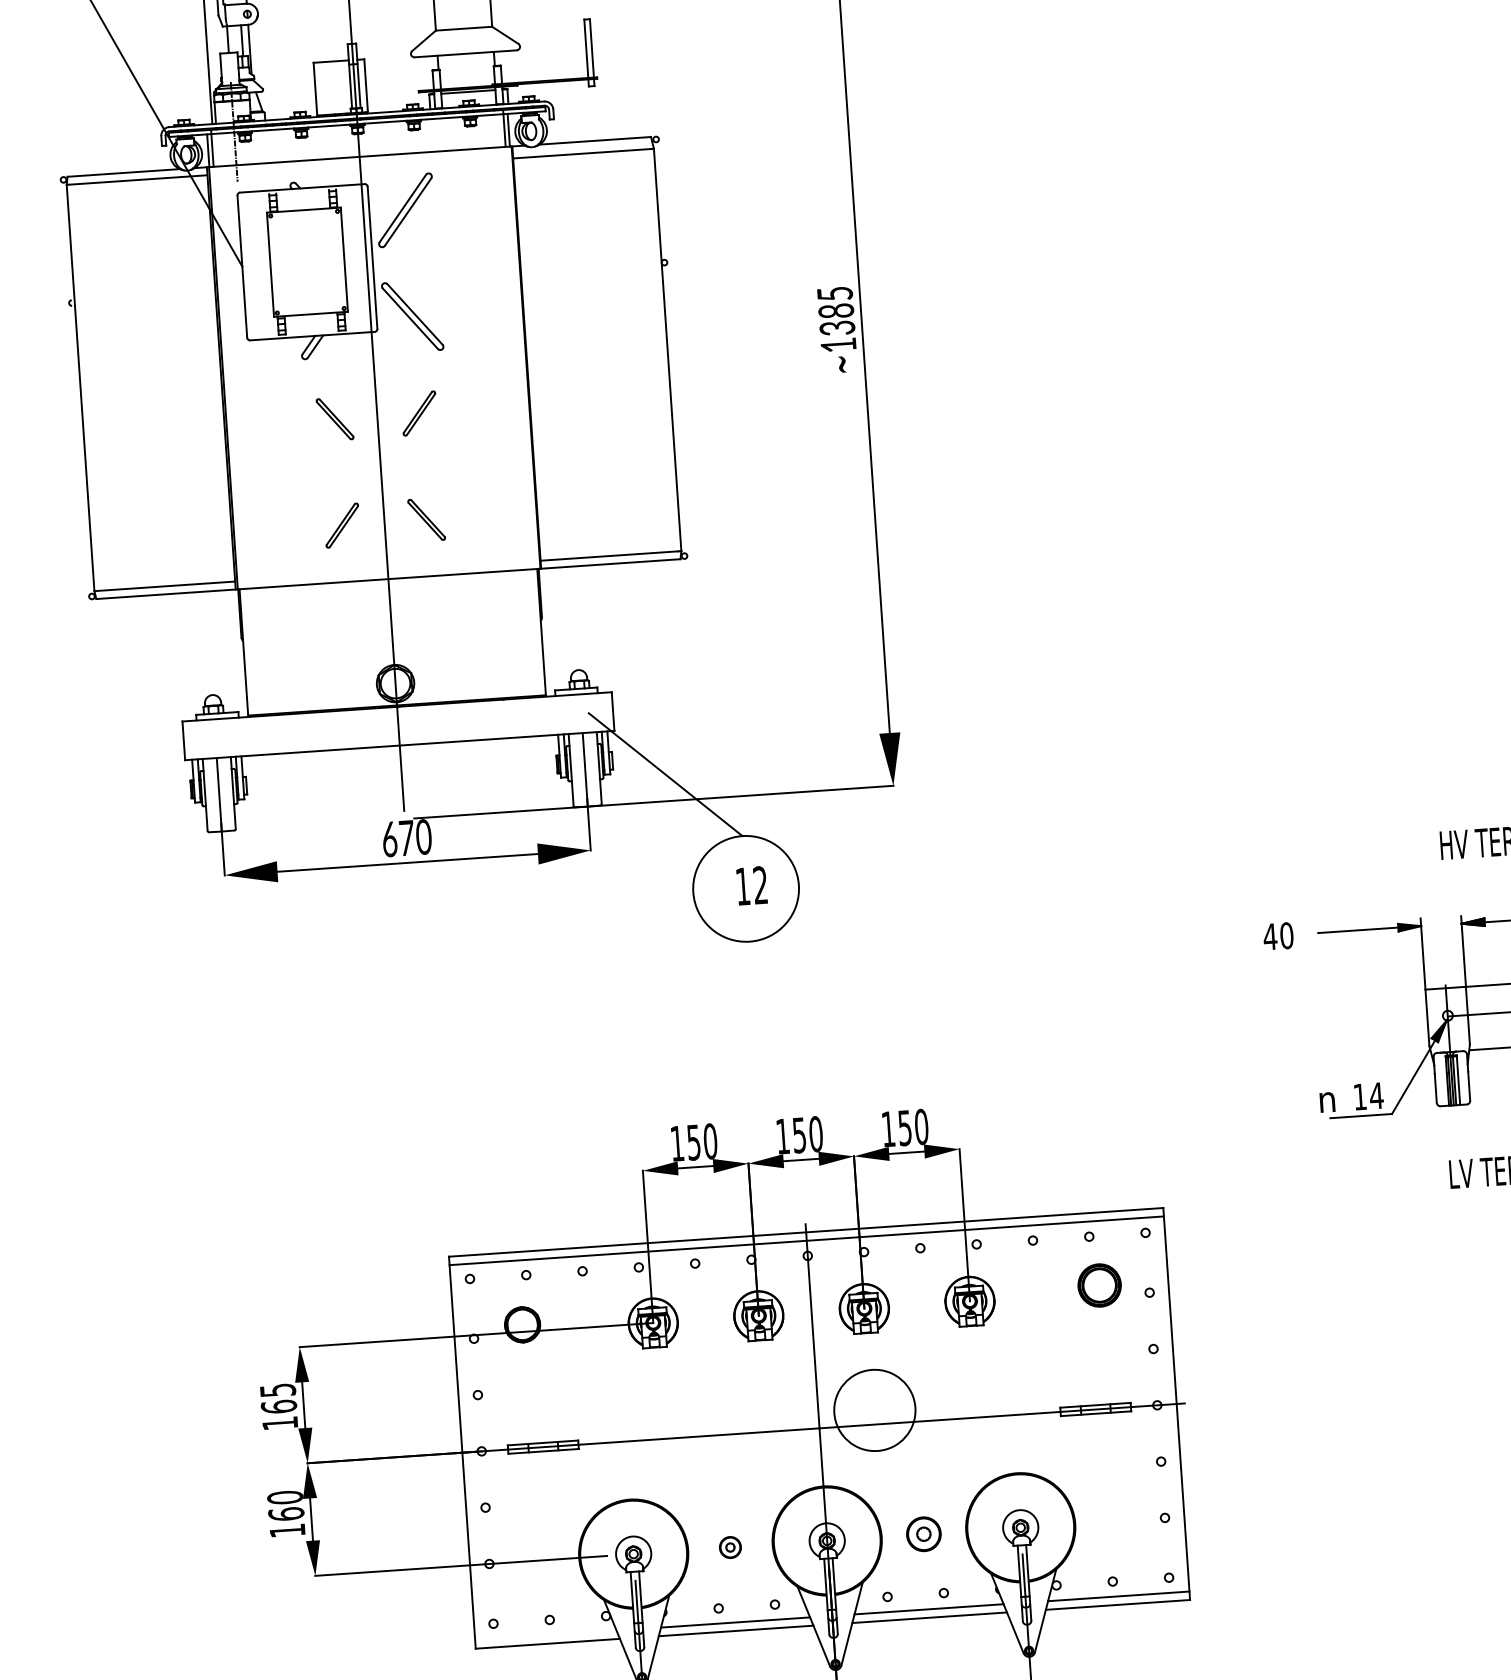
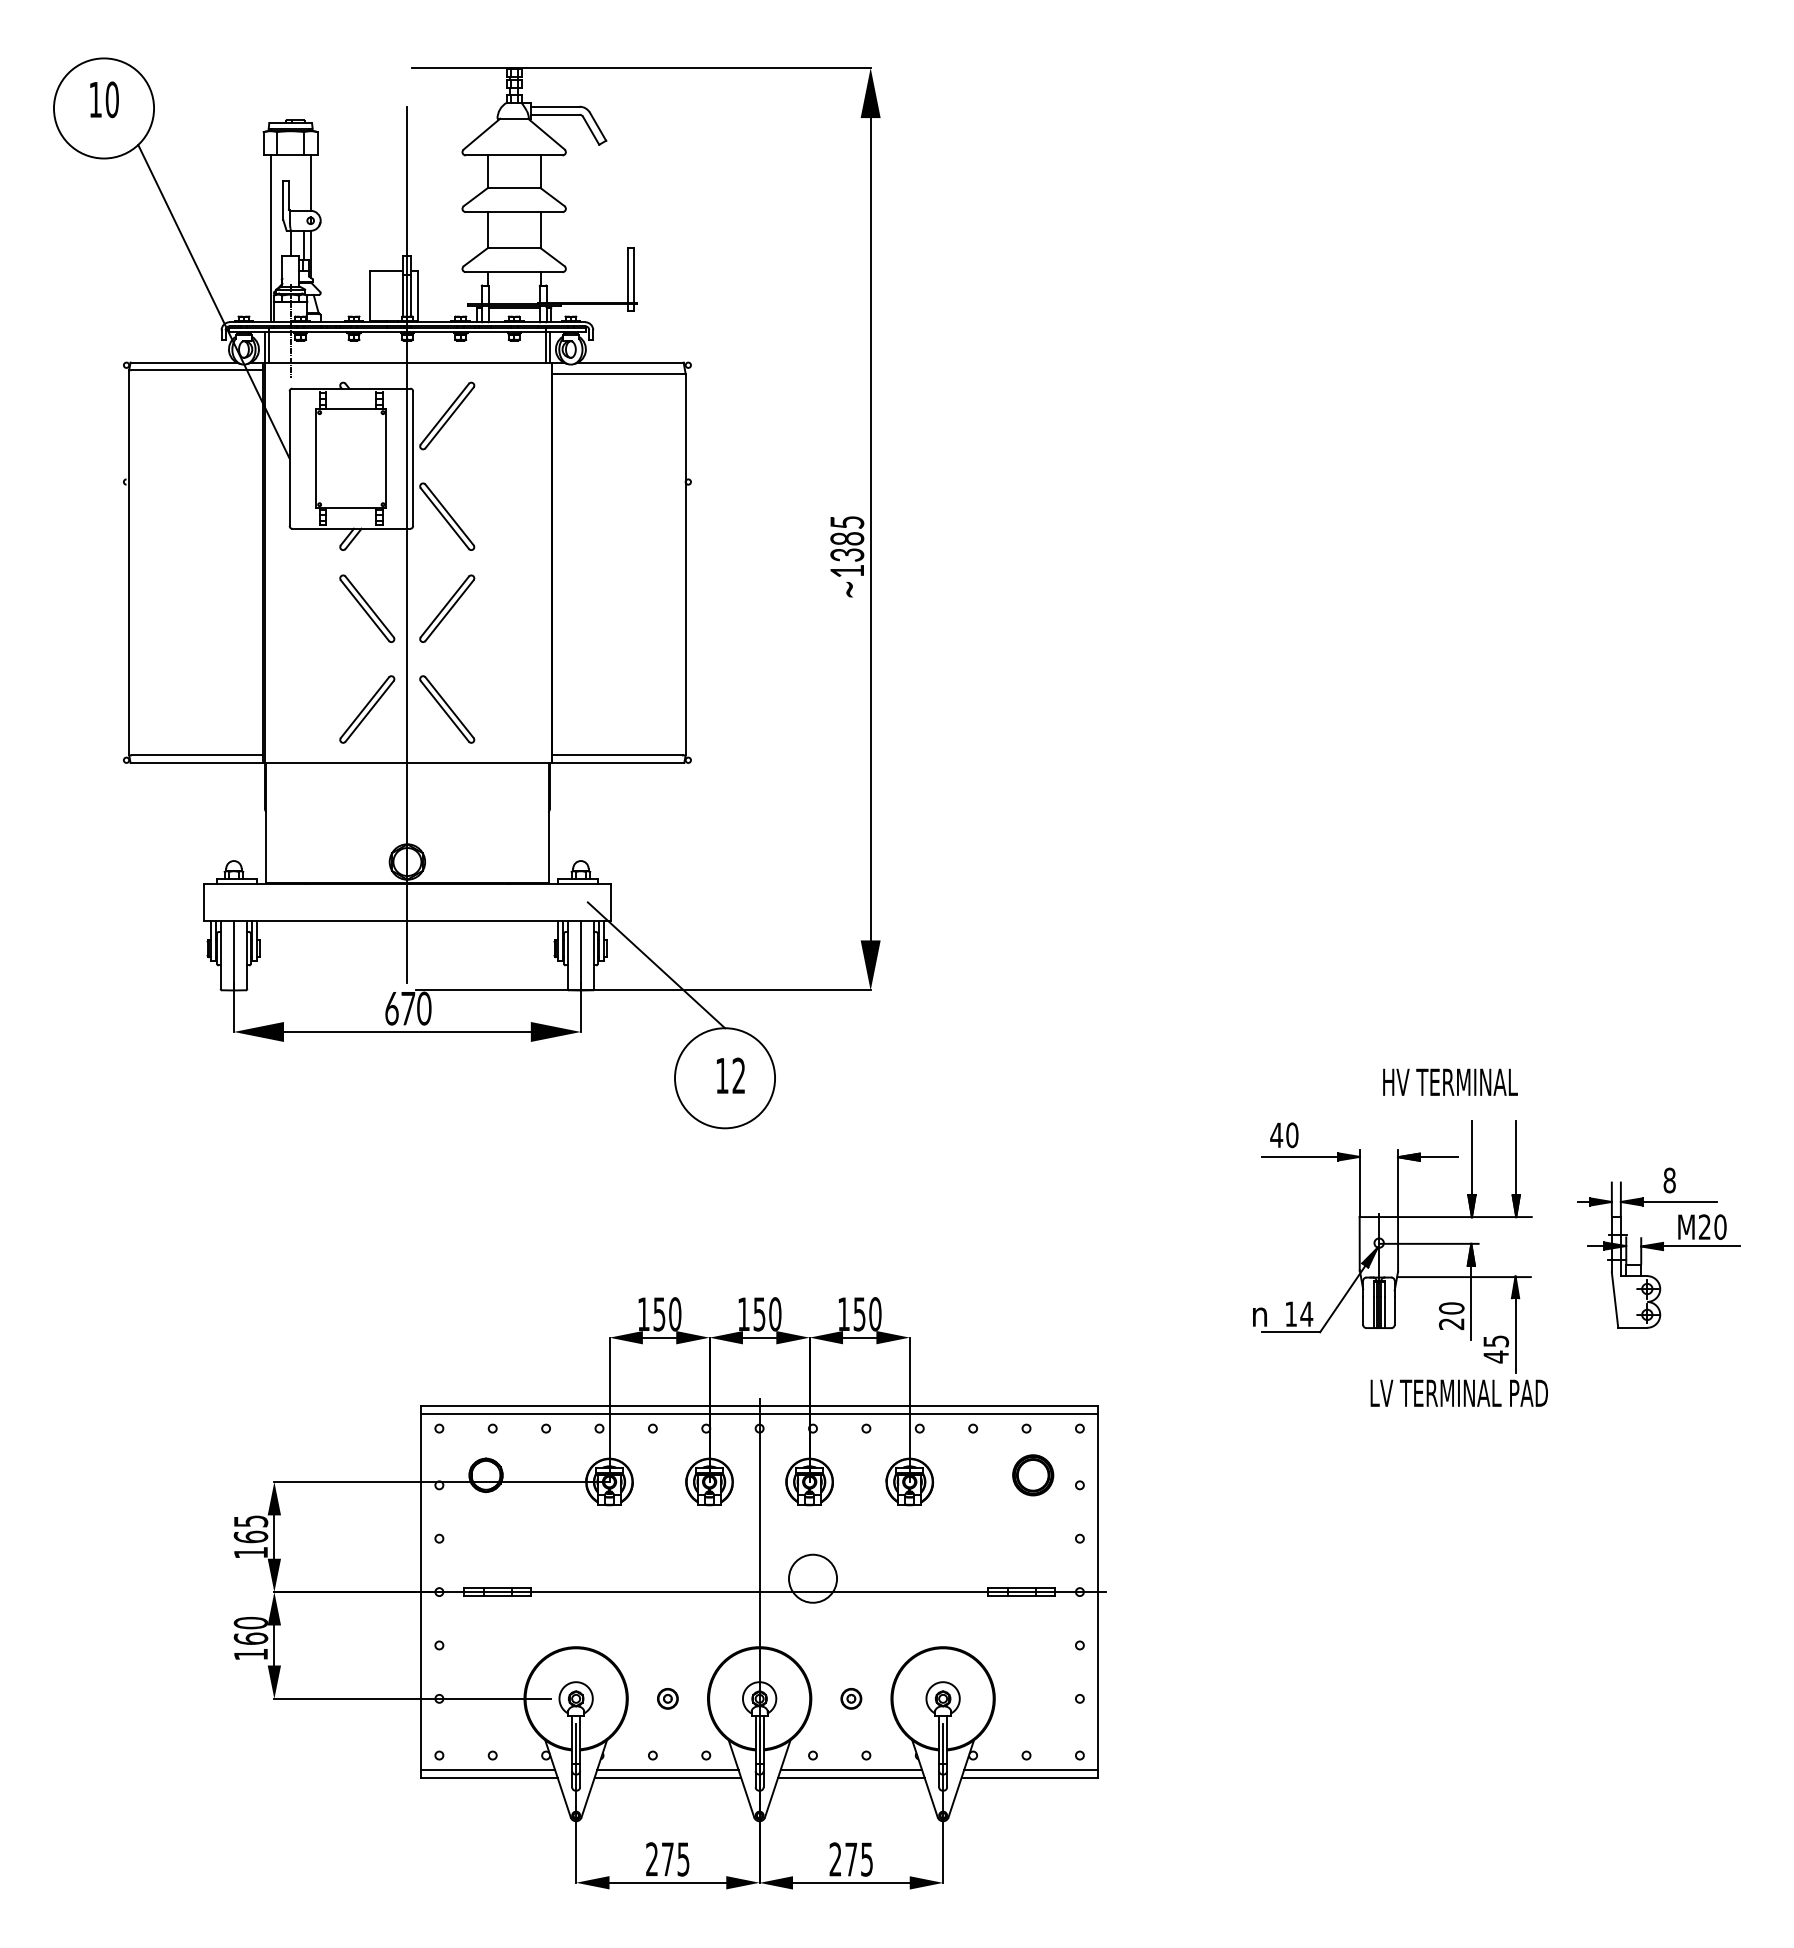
part: (419, 413) -> (447, 608), size x1.67
part: (335, 419) -> (367, 608), size x1.67
part: (426, 519) -> (447, 709), size x1.67
part: (342, 525) -> (367, 709), size x1.67
text: (1278, 936) -> (1284, 1135), moved
circle: (875, 1410) -> (813, 1578), size x0.62
part: (924, 1533) -> (851, 1698), size x0.62
line: (546, 1634) -> (488, 1769), added

